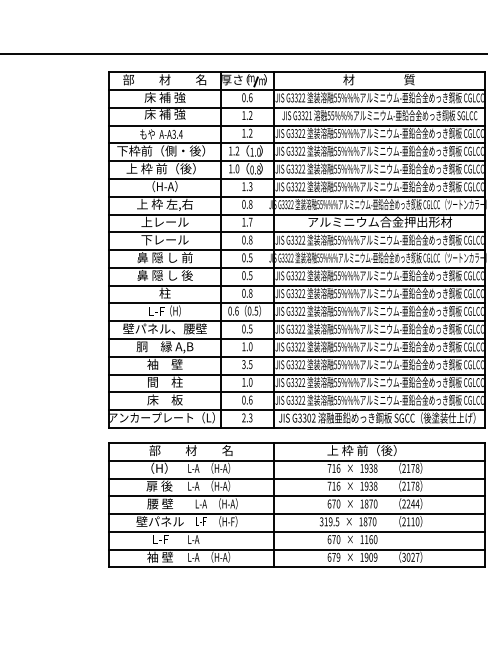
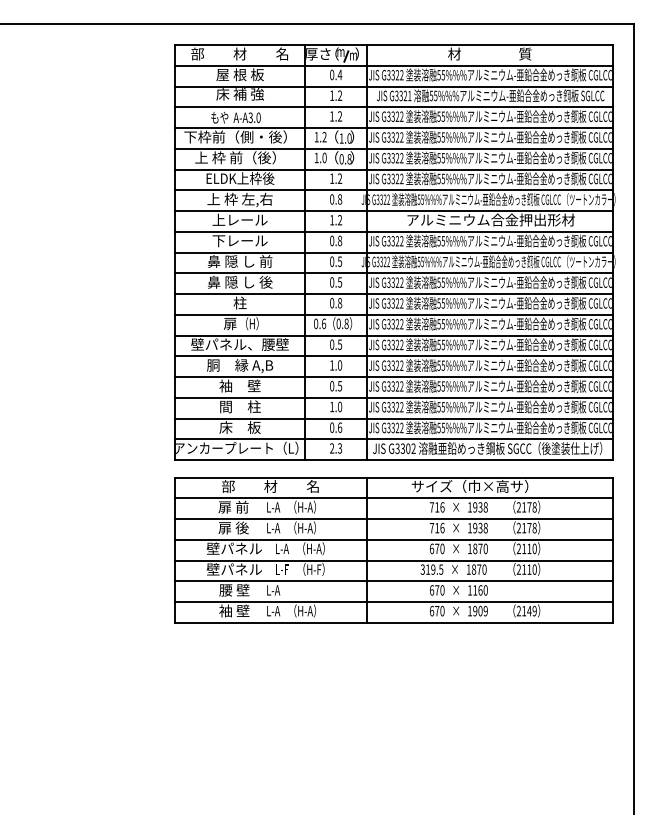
text: (164, 97) -> (239, 74), 床 補 強 -> 屋 根 板
text: (250, 97) -> (339, 74), 0.6 -> 0.4
text: (180, 134) -> (258, 117), A-A3.4 -> A-A3.0
text: (165, 186) -> (240, 178), （H-A） -> ELDK上枠後
text: (250, 186) -> (339, 178), 1.3 -> 1.2
text: (251, 222) -> (340, 220), 1.7 -> 1.2
text: (256, 310) -> (346, 323), 0.5 -> 0.8
text: (156, 311) -> (230, 324), L-F -> 扉
text: (244, 364) -> (332, 386), 3.5 -> 0.5
text: (361, 449) -> (469, 485), 上 枠 前（後） -> サイズ（巾×高サ）
text: (159, 467) -> (233, 506), （H） -> 扉 前
text: (159, 503) -> (233, 548), 腰 壁 -> 壁パネル
text: (413, 503) -> (529, 548), 2244 -> 2110
text: (160, 538) -> (234, 589), L-F -> 腰 壁
text: (410, 556) -> (526, 610), 3027 -> 2149
text: (338, 557) -> (442, 611), 679 -> 670

